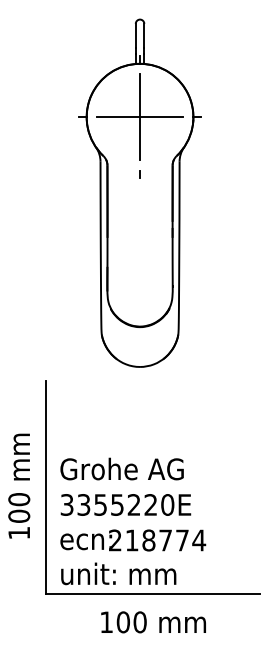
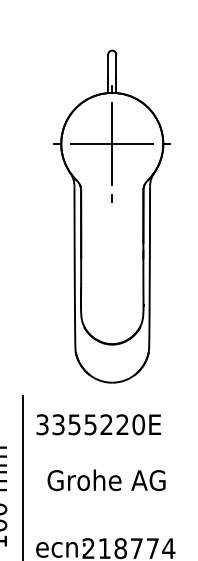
text: (121, 468) -> (106, 479), moved
text: (125, 504) -> (98, 424), moved

